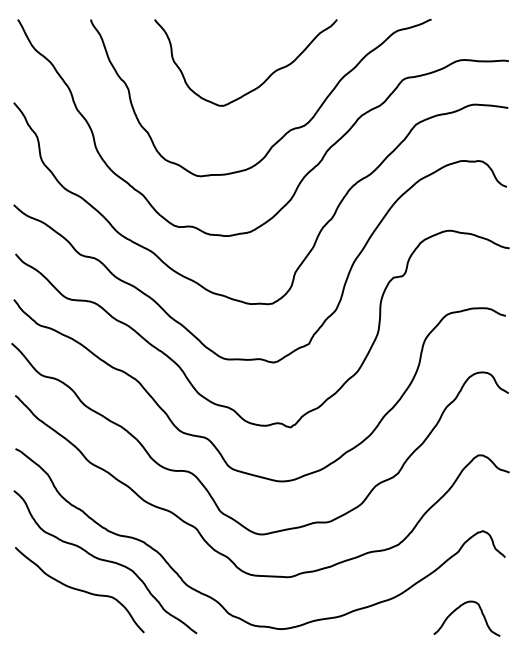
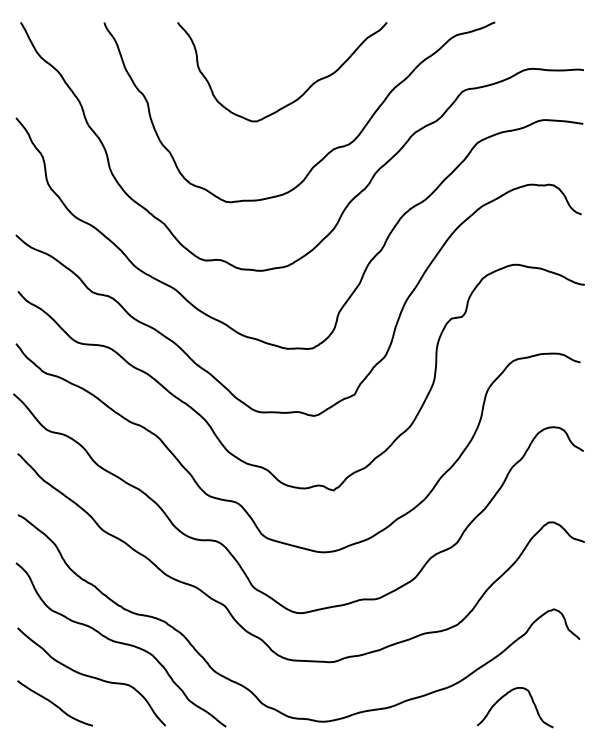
curve: (459, 608) -> (506, 695), moved
curve: (47, 613) -> (54, 703), added

